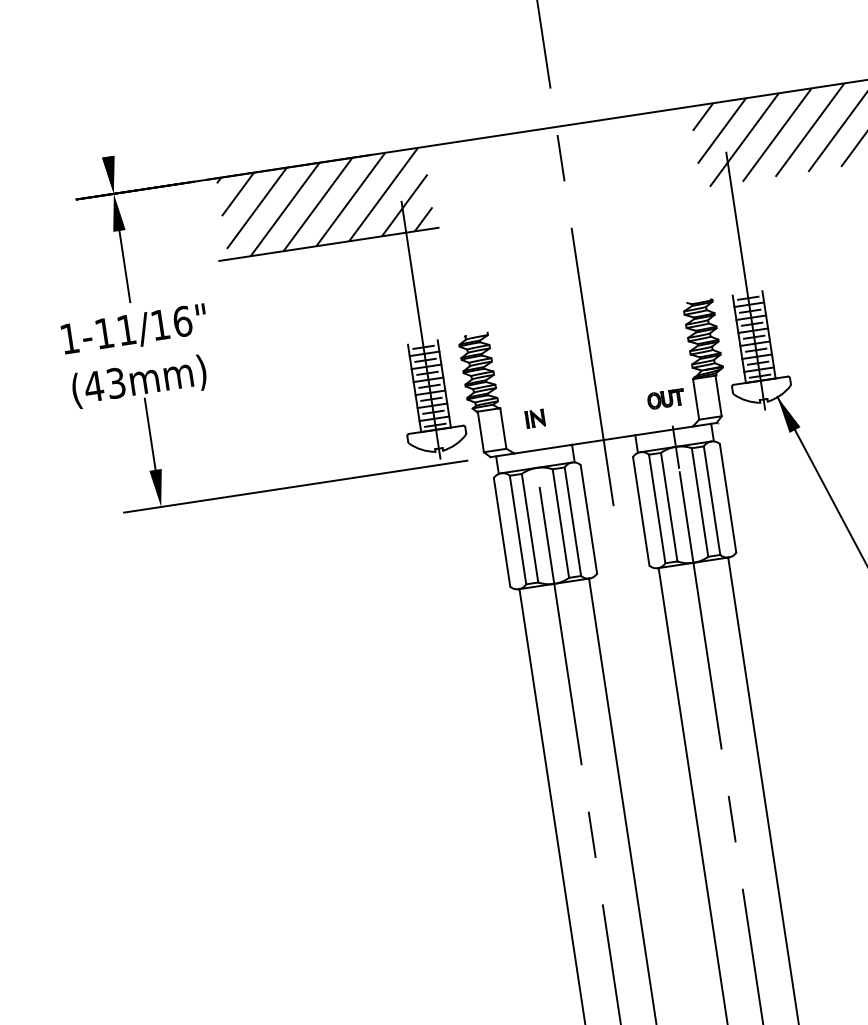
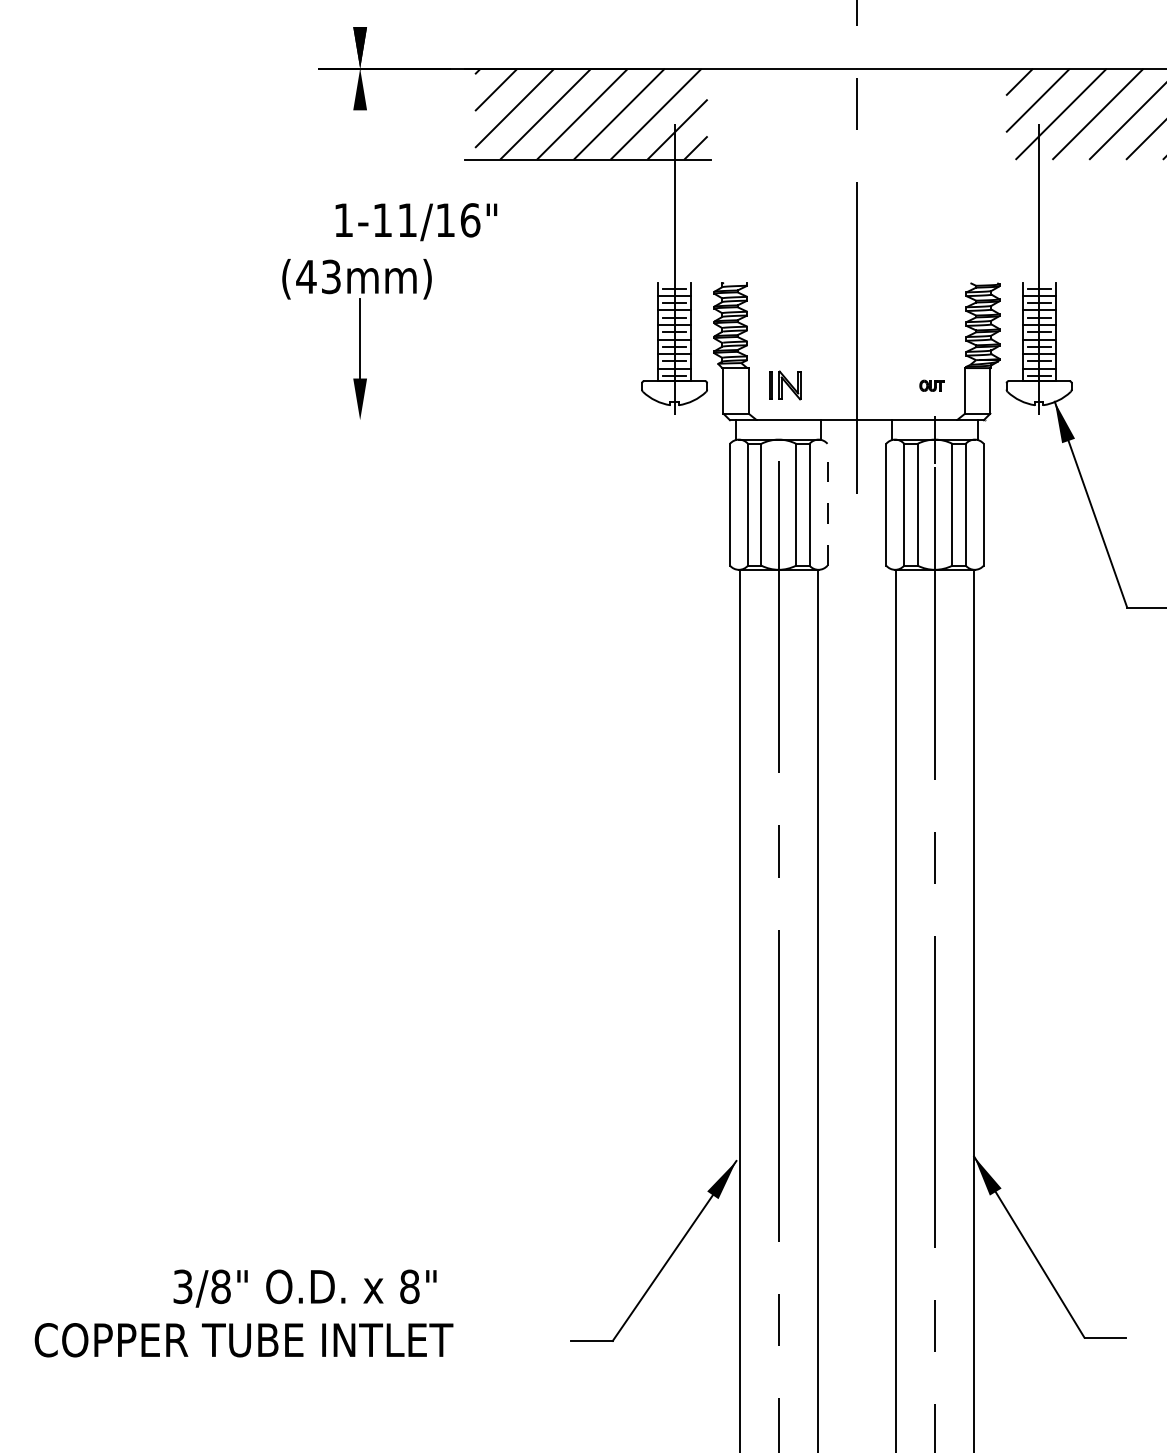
line: (125, 266) -> (360, 150), removed
text: (134, 330) -> (416, 222), moved
part: (665, 399) -> (931, 385), size x0.6
part: (535, 418) -> (785, 385), size x1.6
line: (295, 486) -> (510, 420), removed
line: (588, 519) -> (827, 504), solid -> dashed

